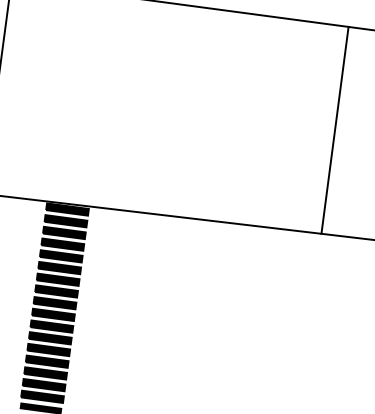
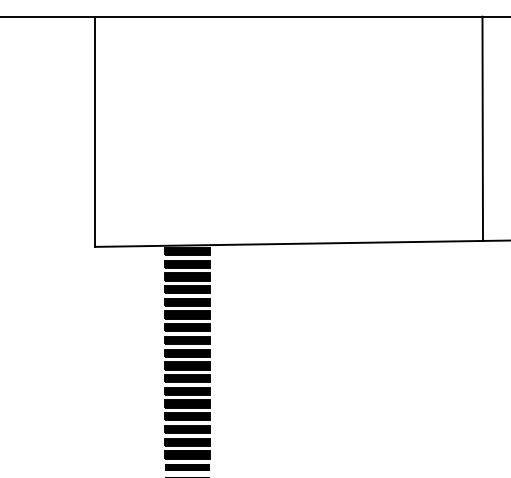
line: (334, 129) -> (482, 128), moved

